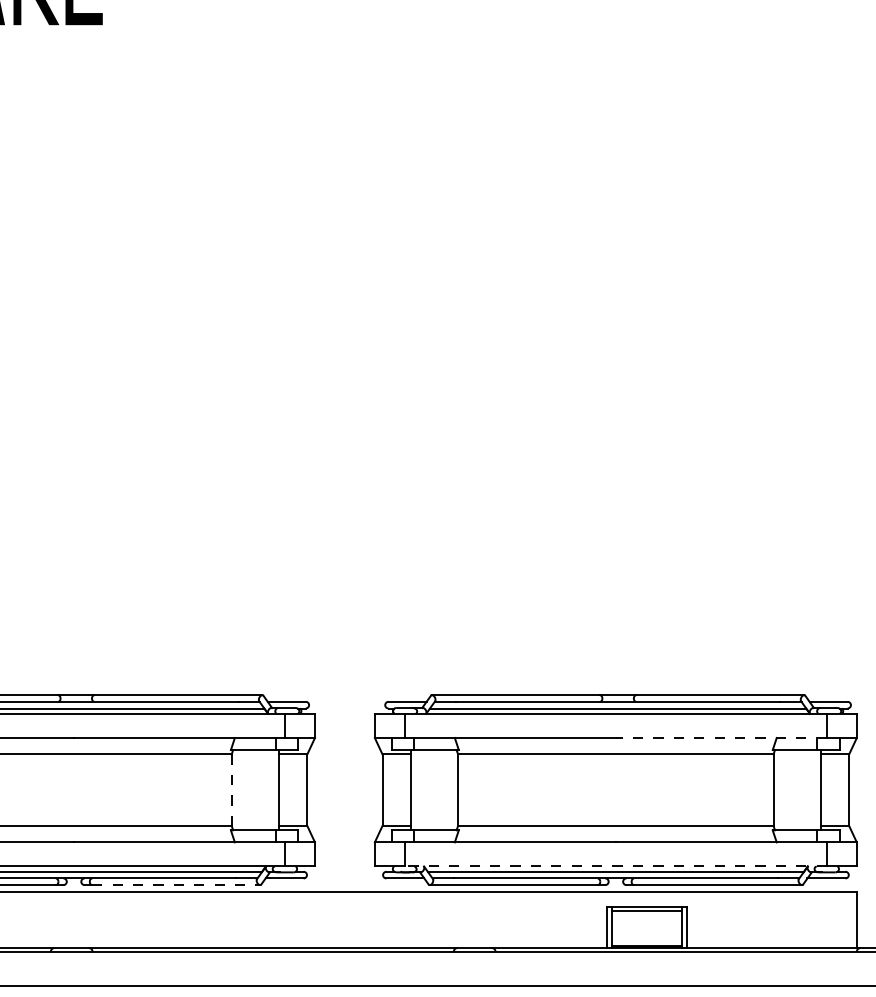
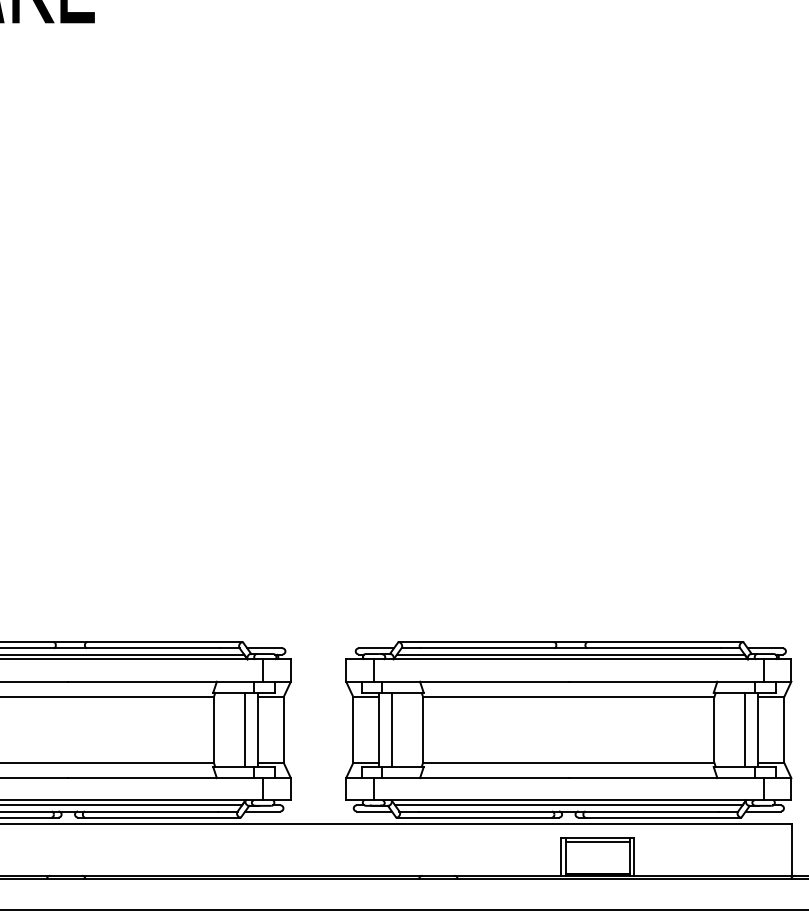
line: (720, 738) -> (665, 682), dashed -> solid
line: (231, 790) -> (213, 730), dashed -> solid
line: (264, 790) -> (244, 730), added
line: (424, 790) -> (392, 730), added
line: (806, 790) -> (744, 730), added
line: (615, 866) -> (568, 800), dashed -> solid
line: (176, 885) -> (162, 817), dashed -> solid

